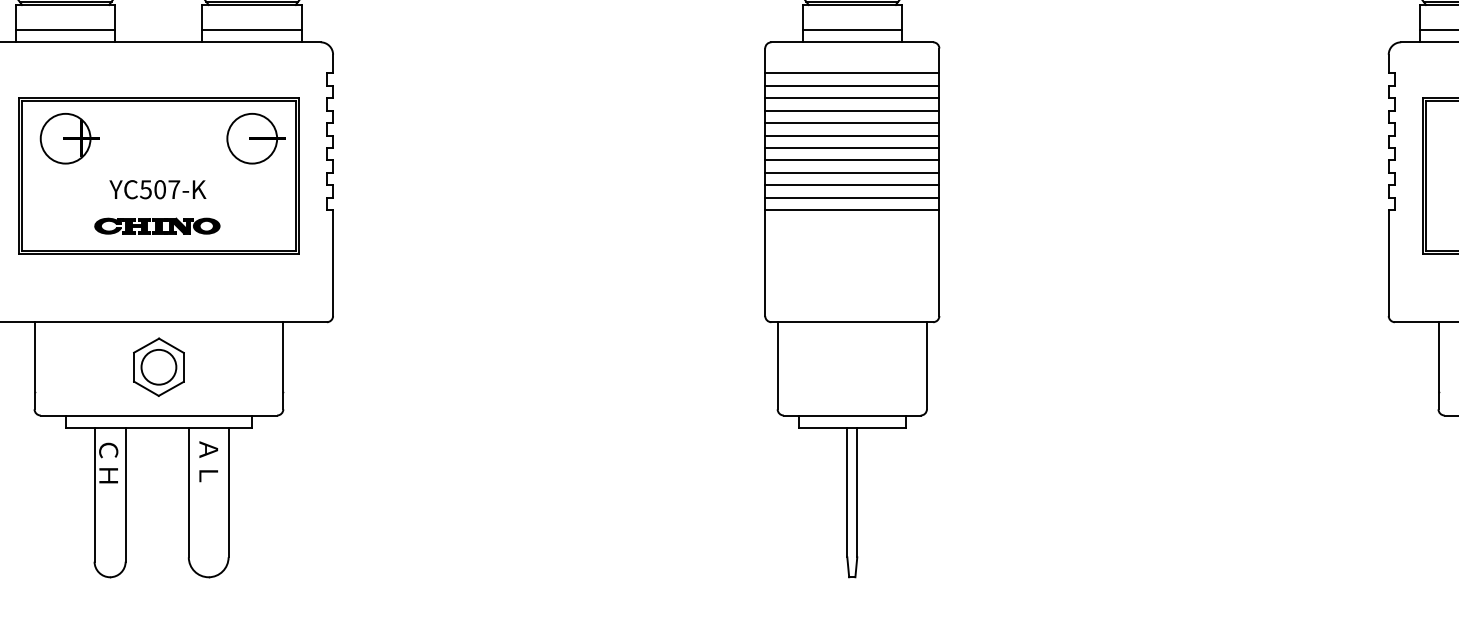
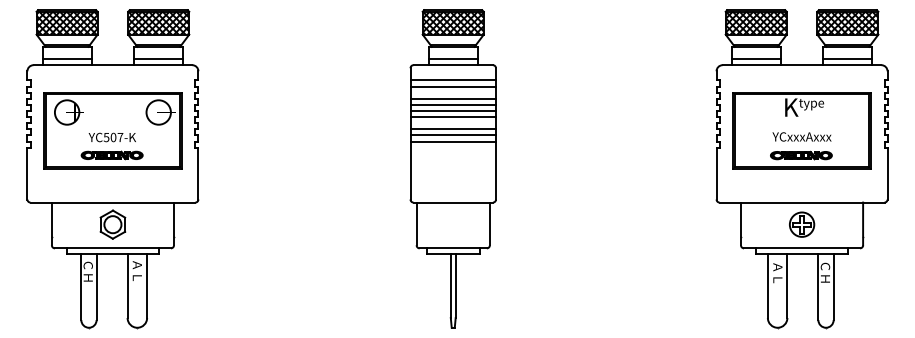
line: (852, 97) -> (453, 92), removed
line: (852, 161) -> (453, 123), removed
line: (852, 210) -> (453, 147), removed

